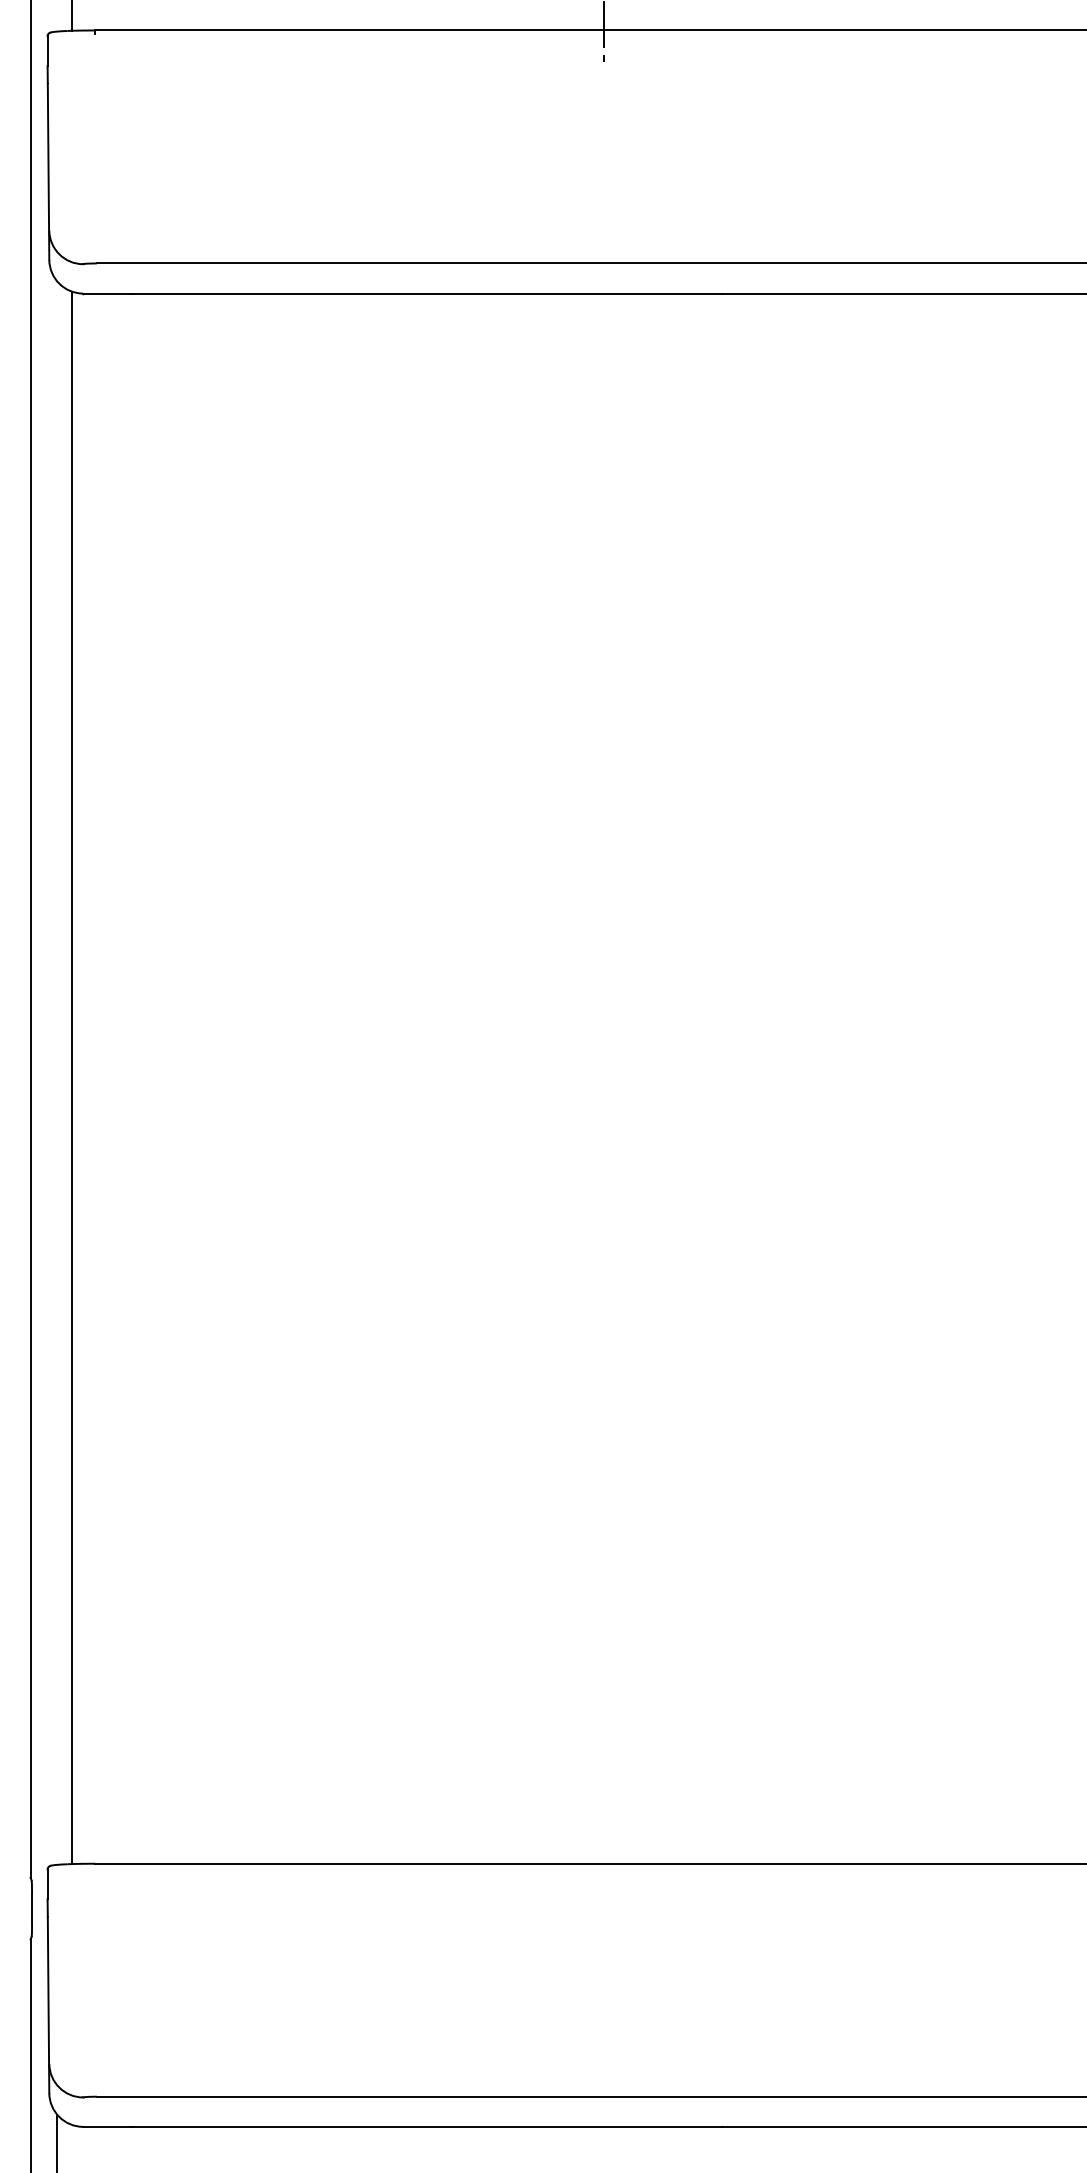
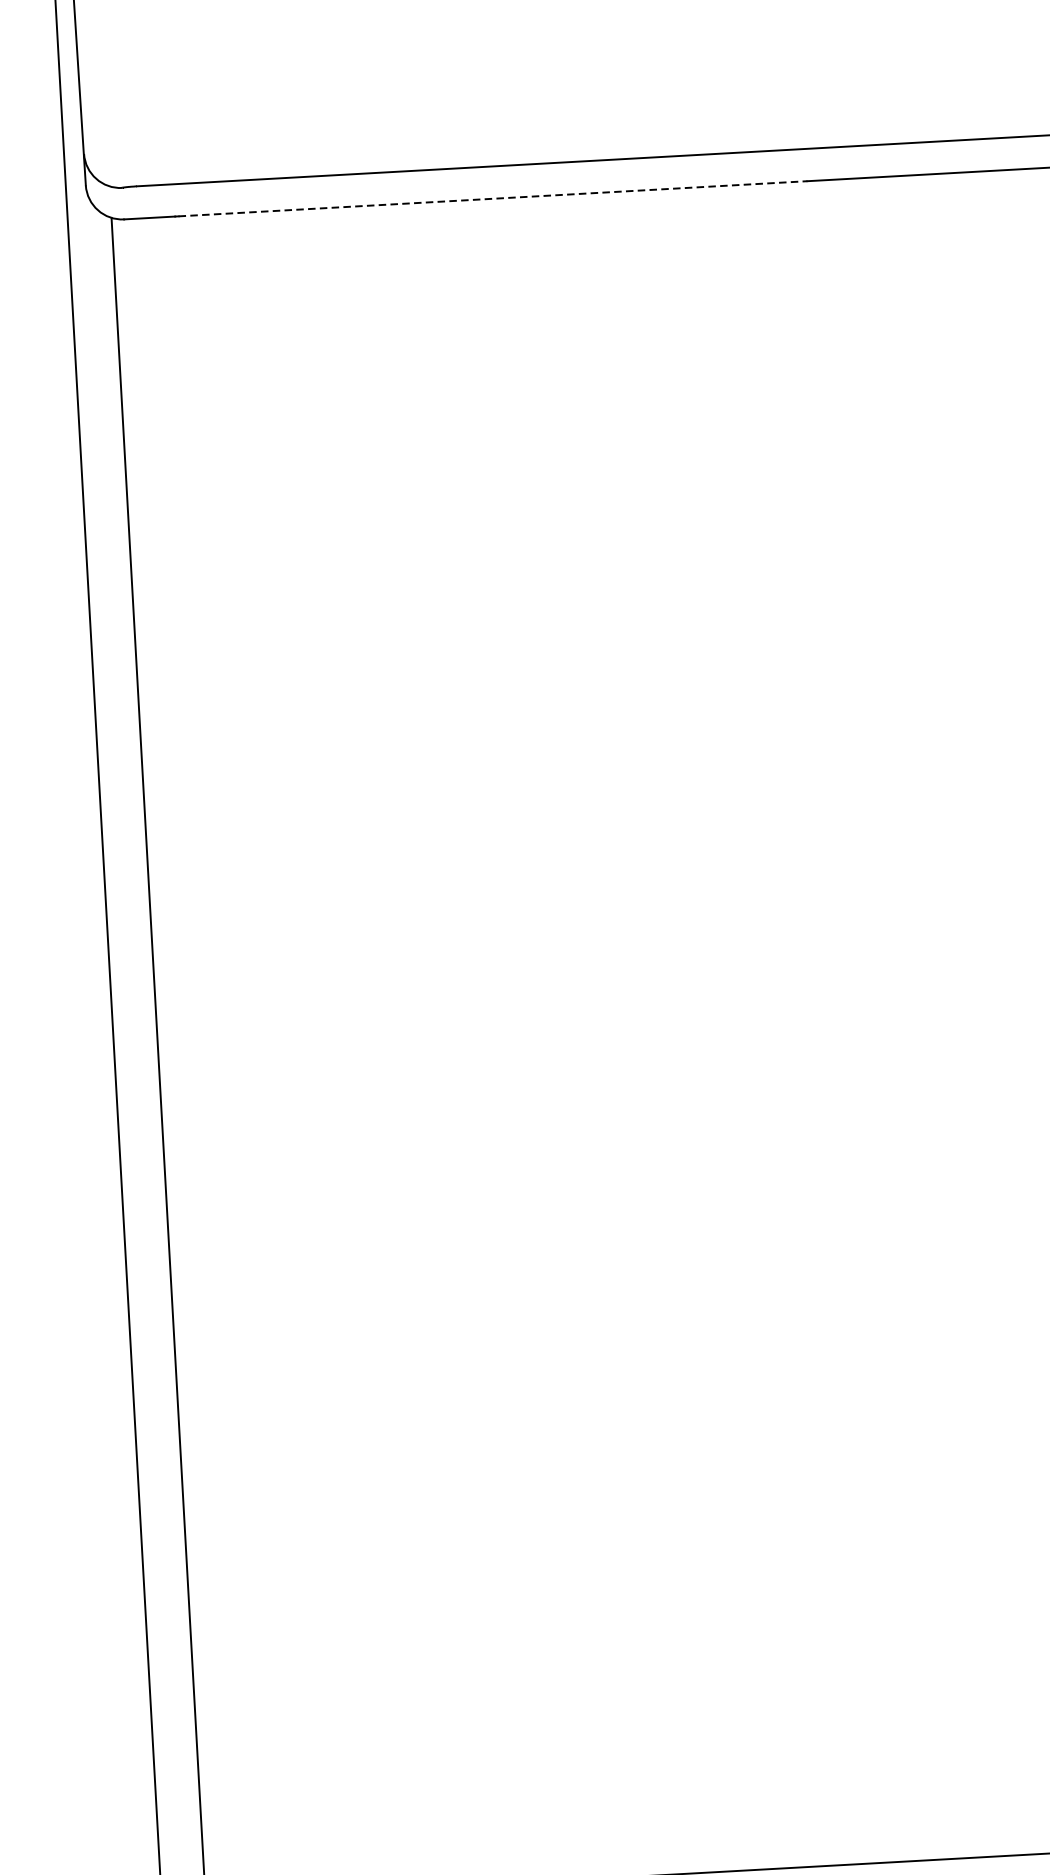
line: (427, 293) -> (492, 198), solid -> dashed

